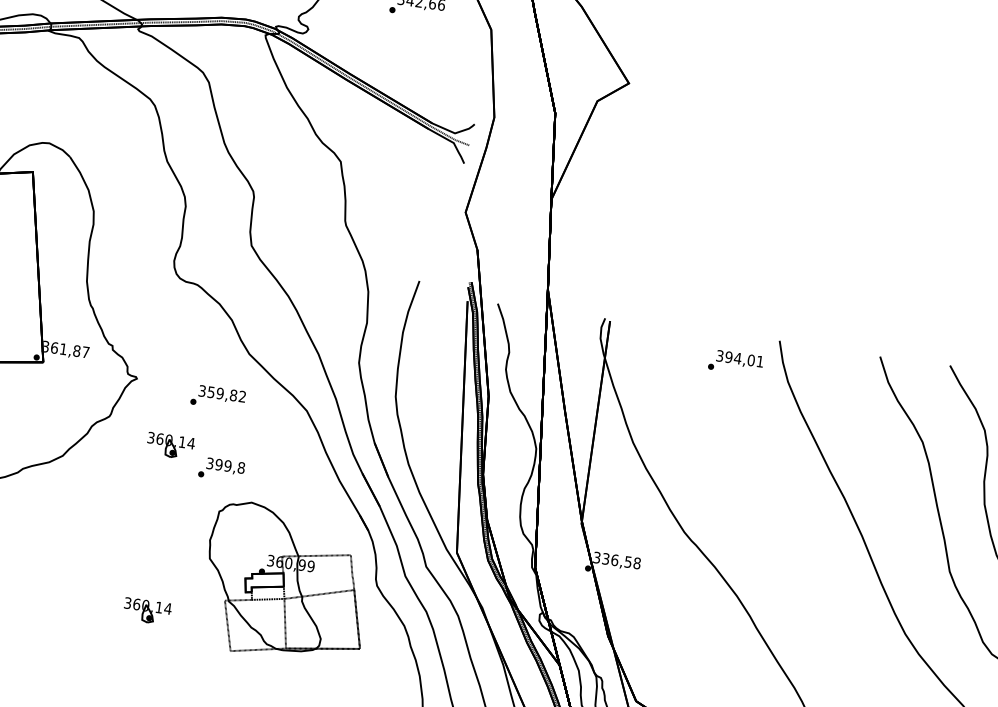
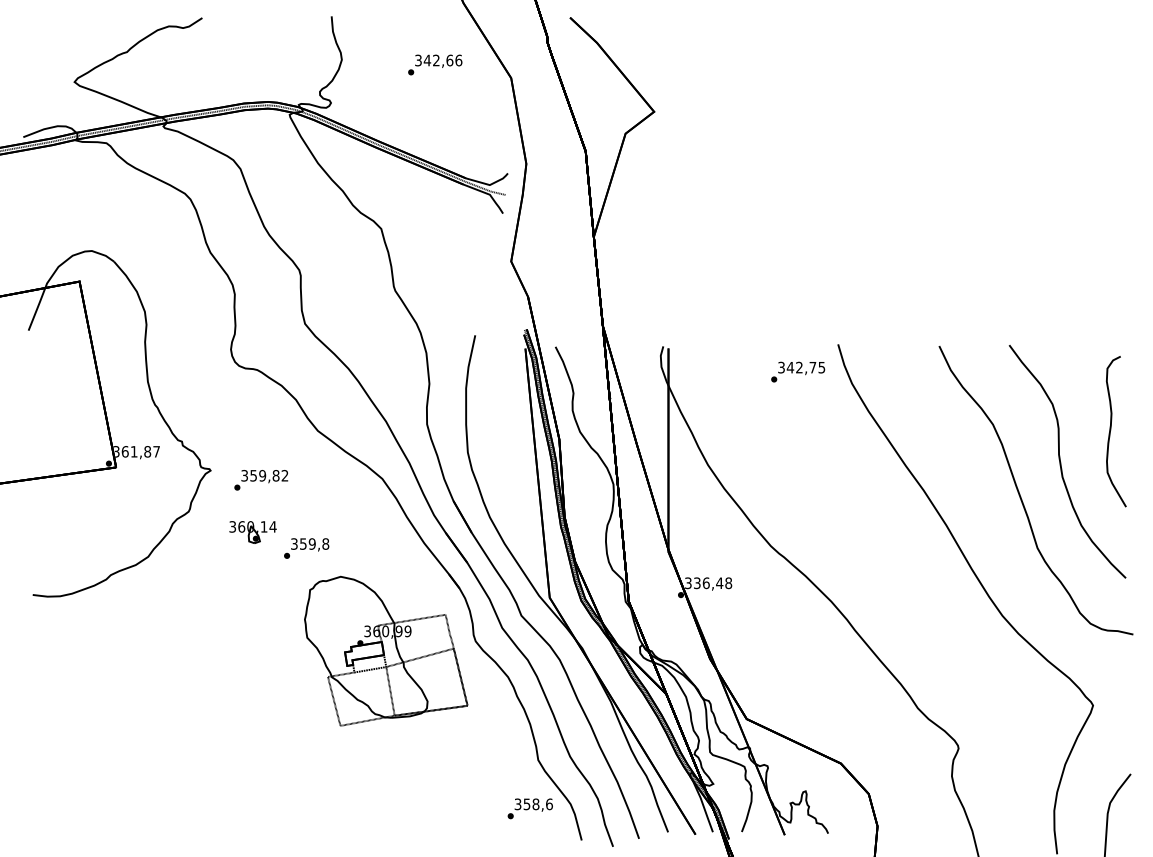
text: (743, 359) -> (805, 367), 394,01 -> 342,75
text: (218, 398) -> (261, 480), moved
text: (218, 464) -> (302, 543), 399,8 -> 359,8
text: (628, 562) -> (719, 583), 336,58 -> 336,48
part: (146, 611) -> (252, 698), removed

